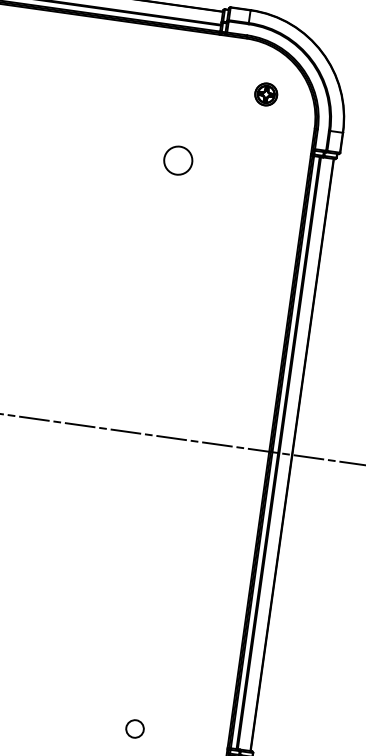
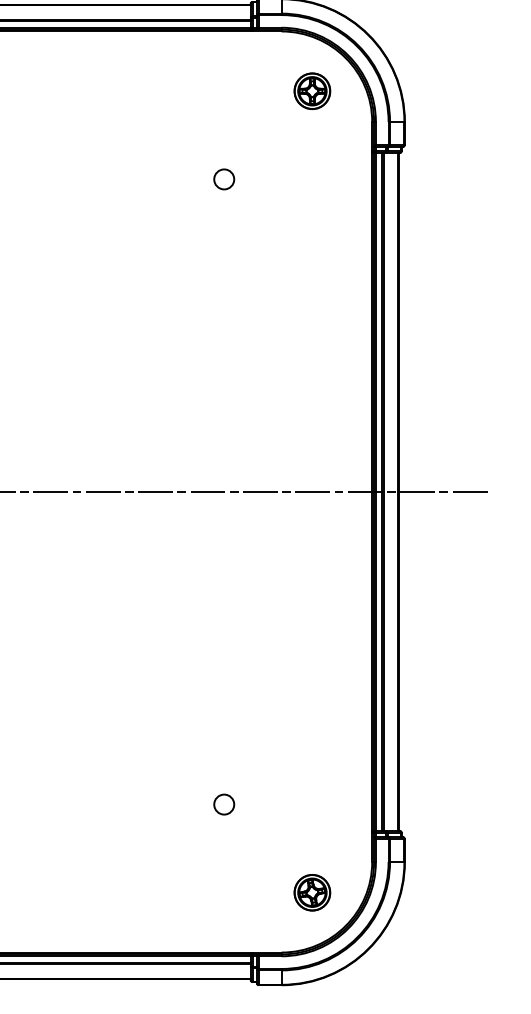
part: (266, 93) -> (312, 90), size x1.43
circle: (178, 160) -> (224, 179), size x0.62
circle: (135, 728) -> (224, 804), moved

